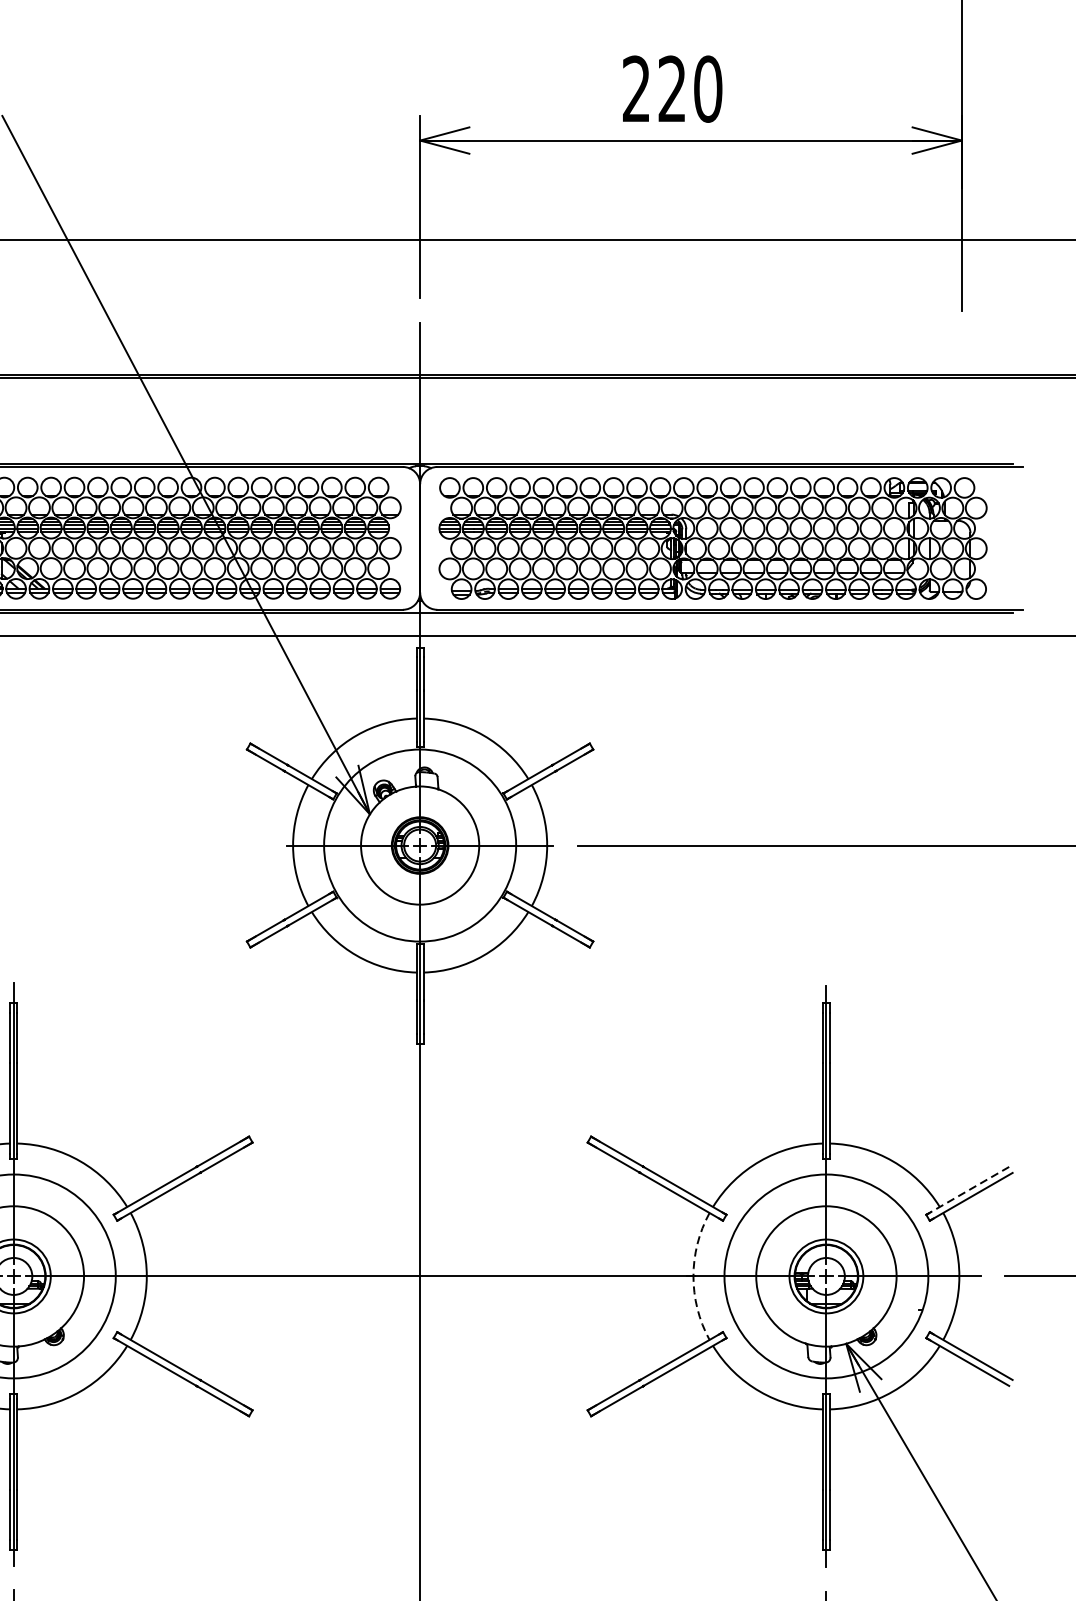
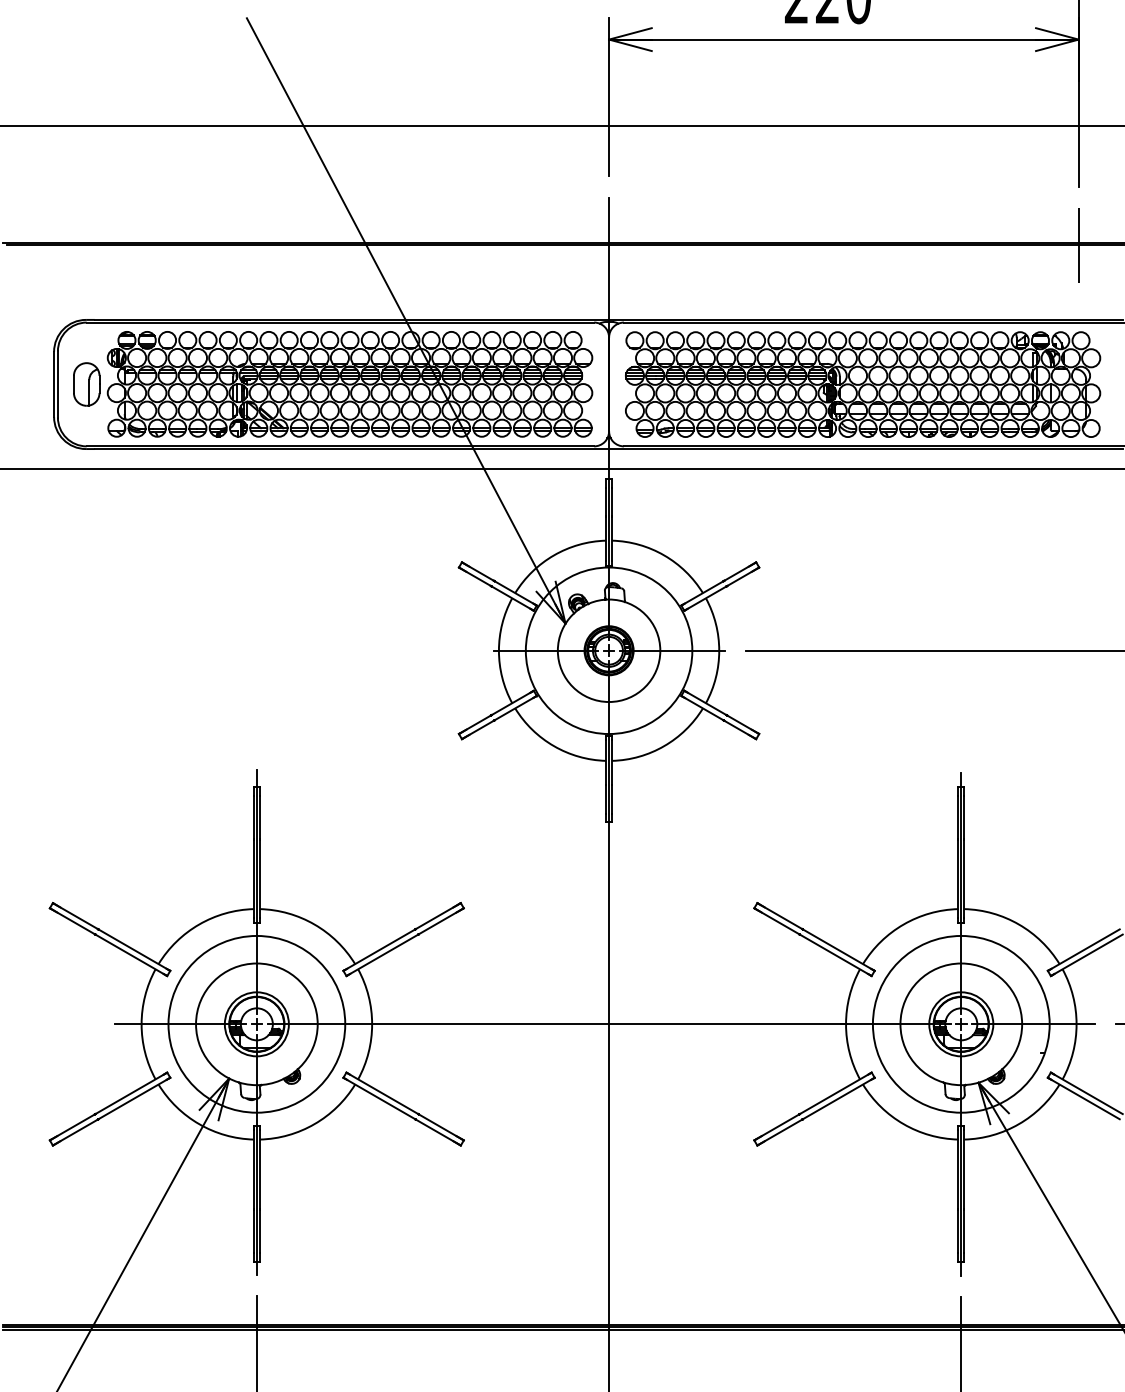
line: (961, 378) -> (1078, 245), added
line: (969, 1190) -> (1085, 949), dashed -> solid
arc: (693, 1276) -> (846, 1024), dashed -> solid

